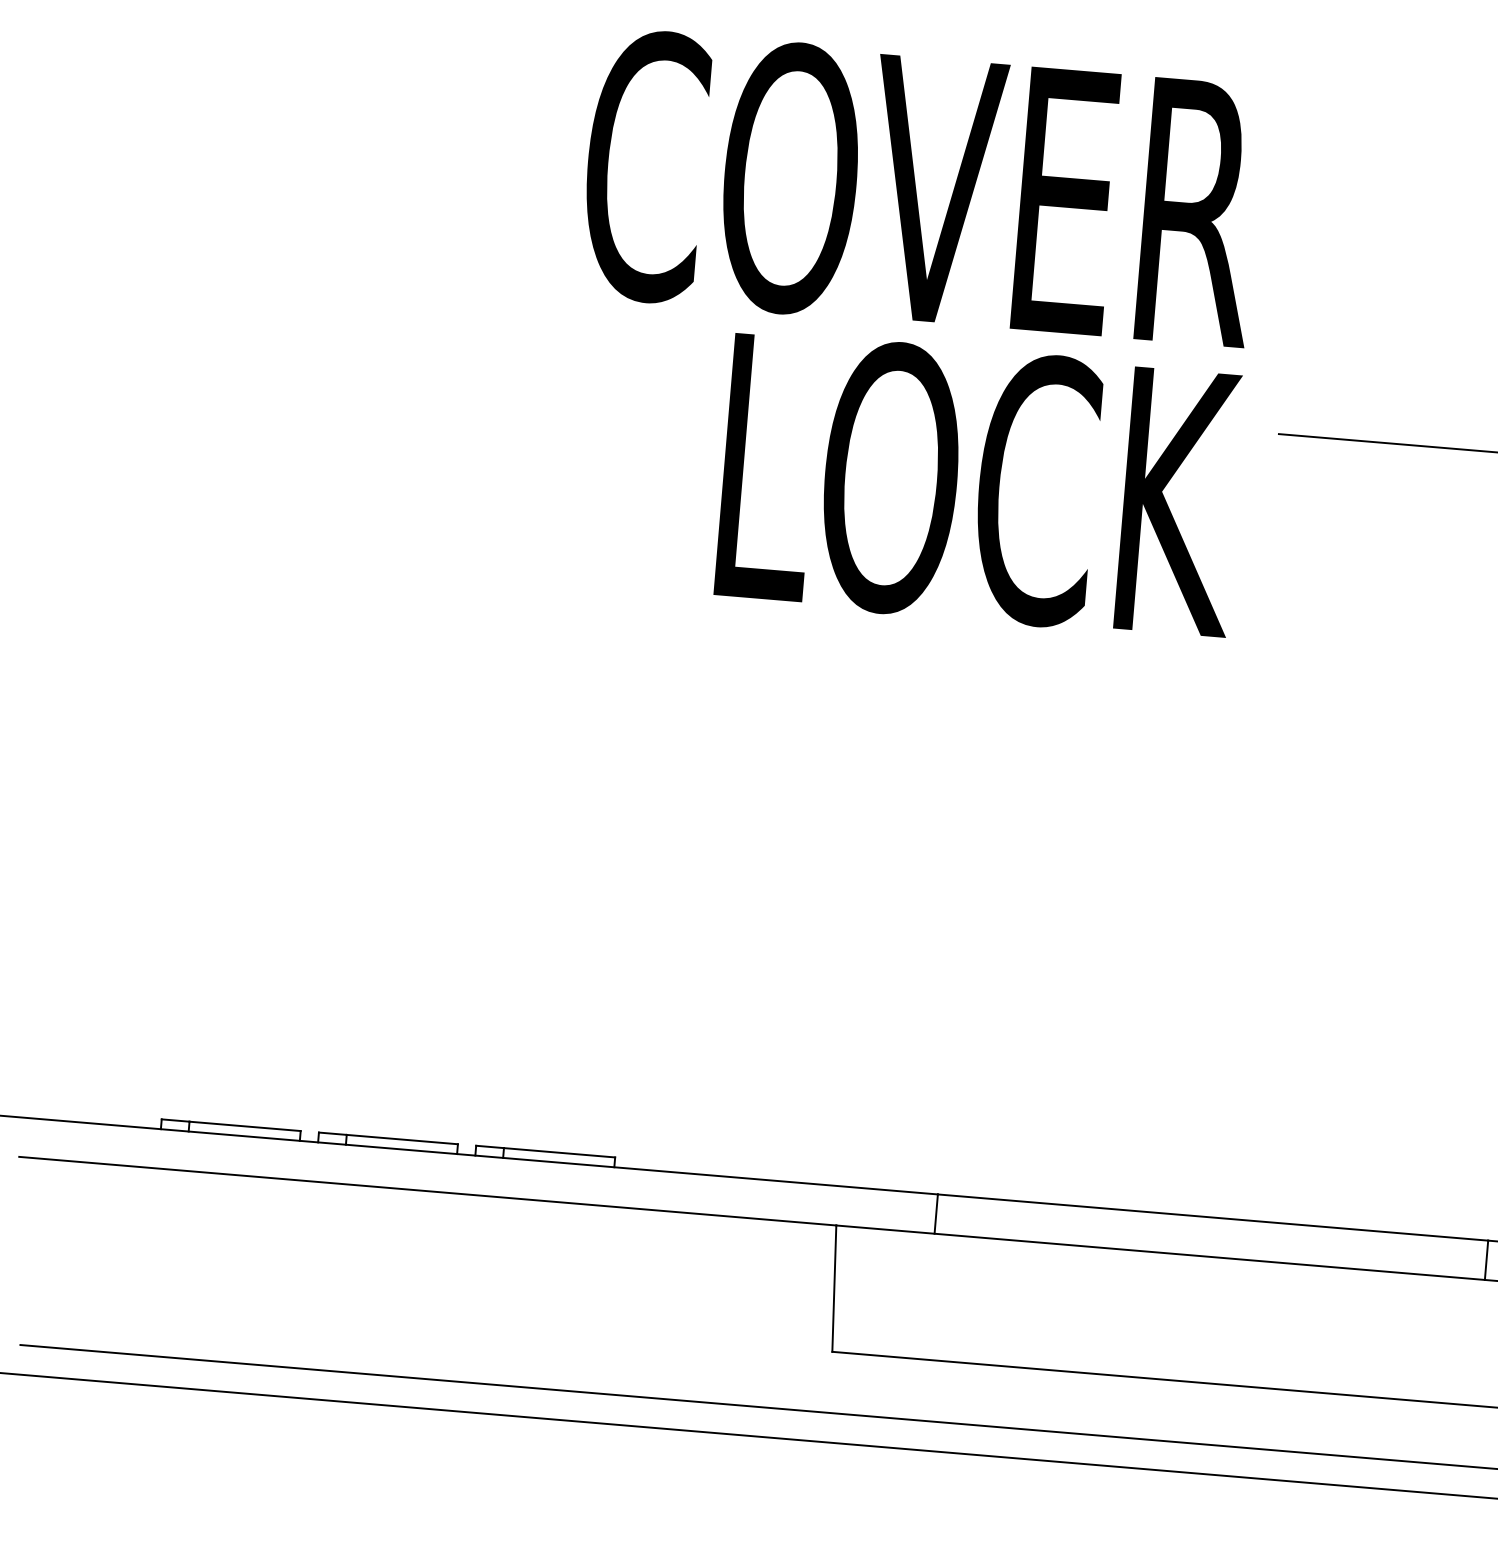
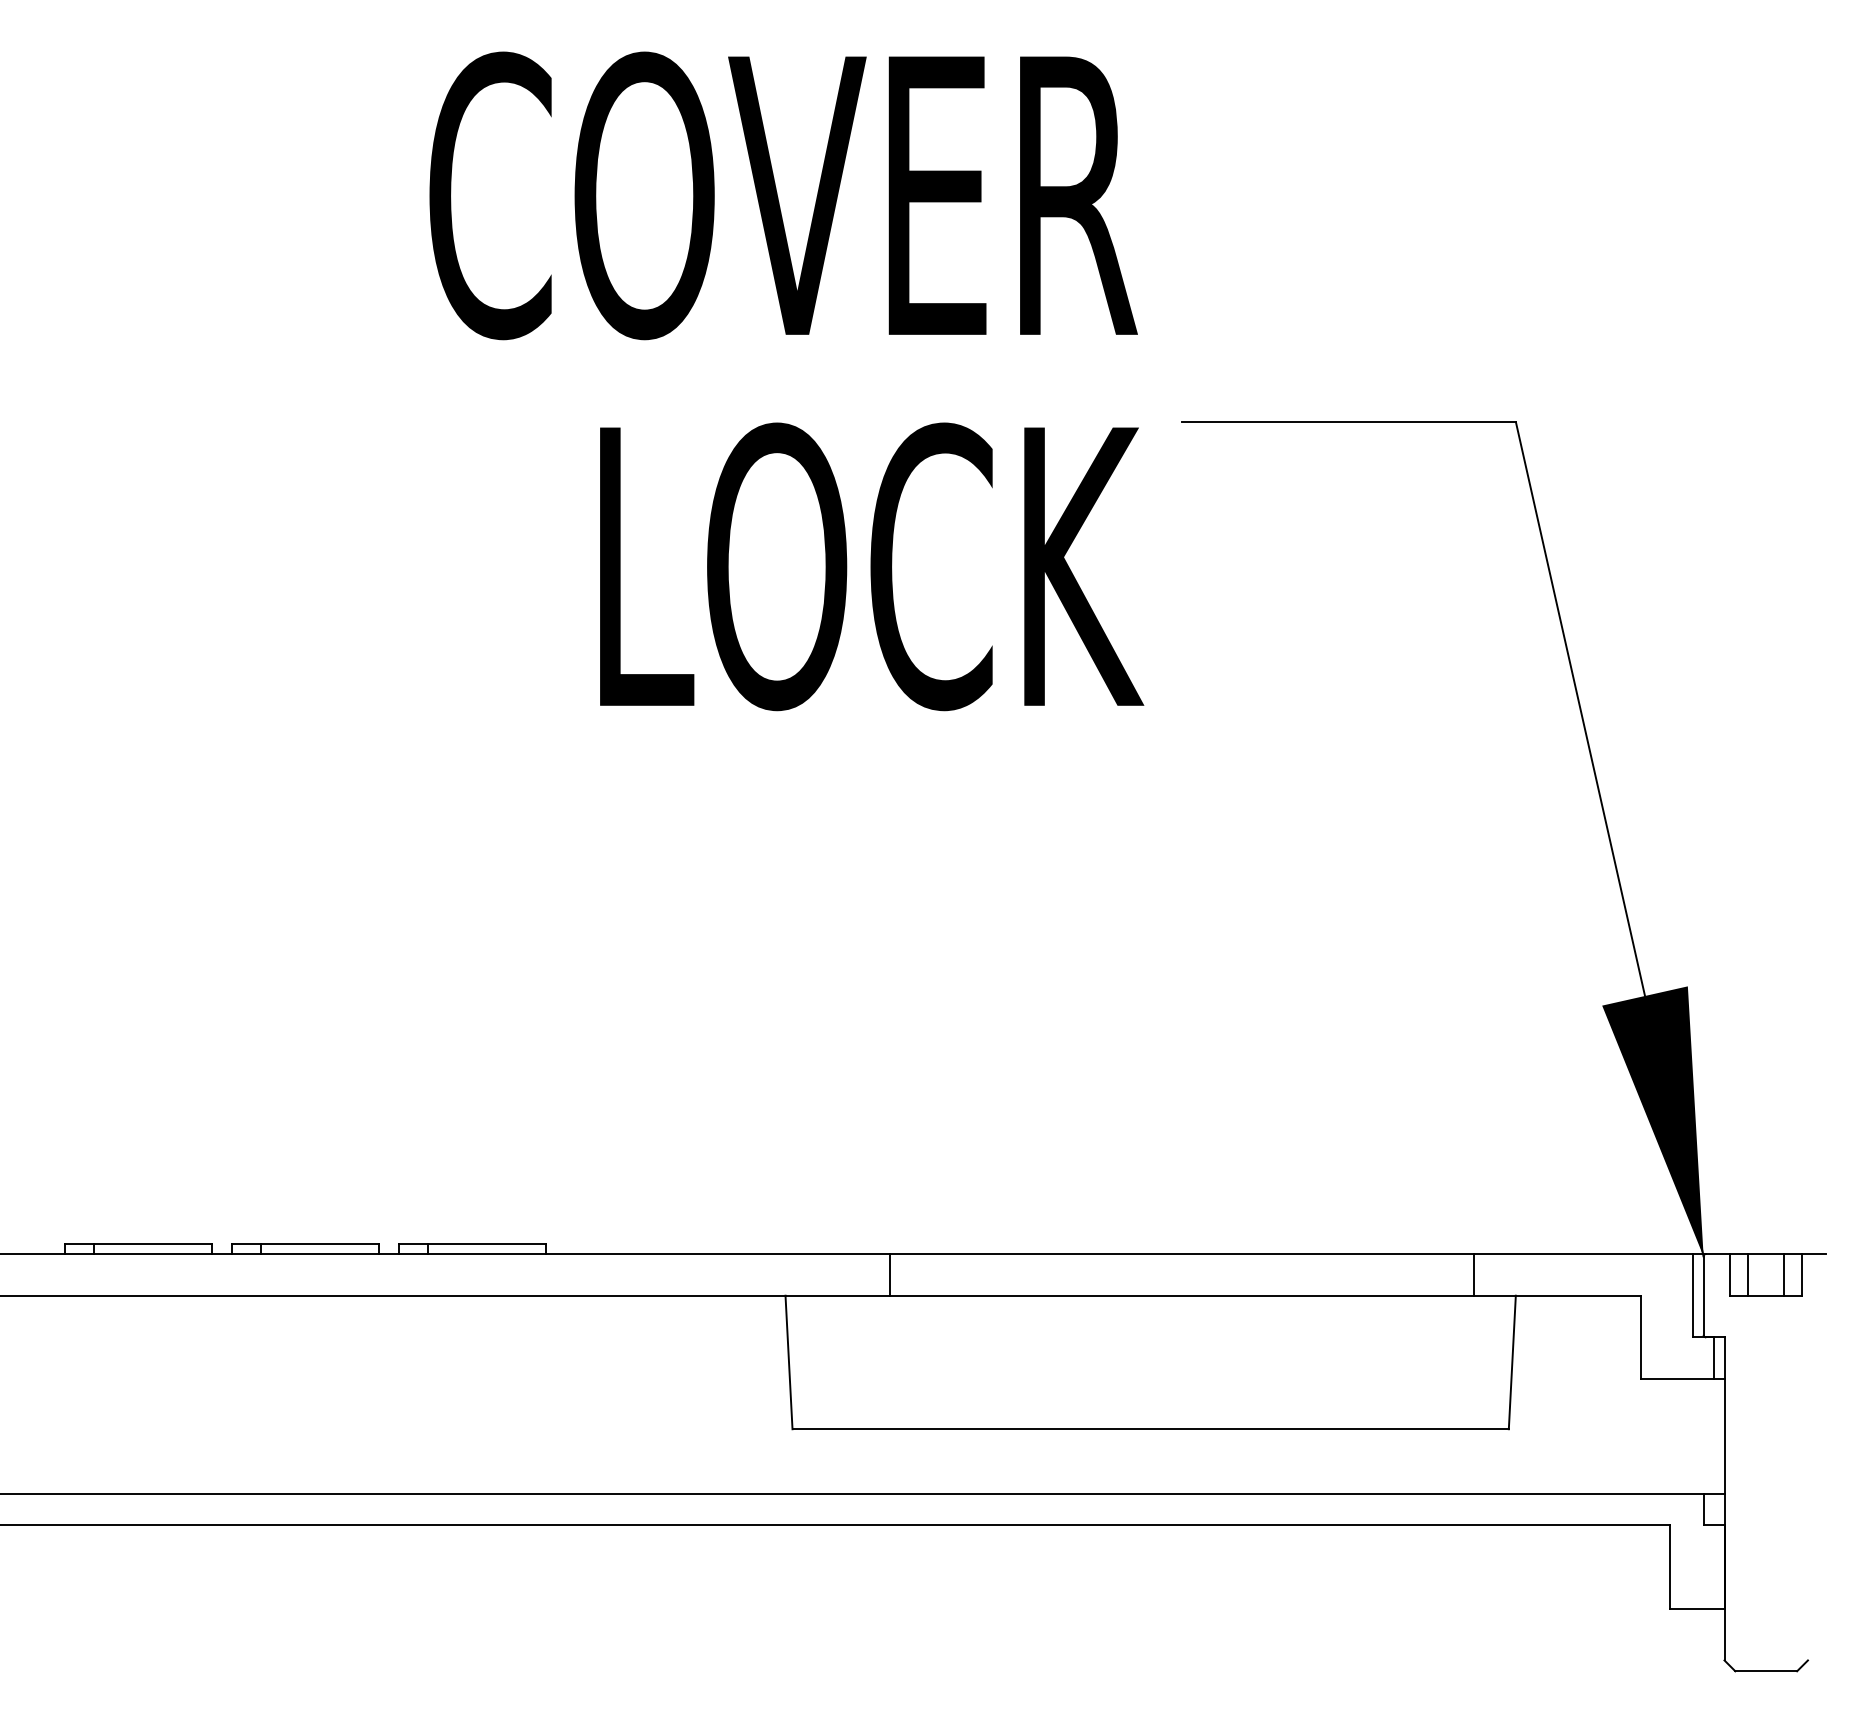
text: (980, 485) -> (872, 566), moved

